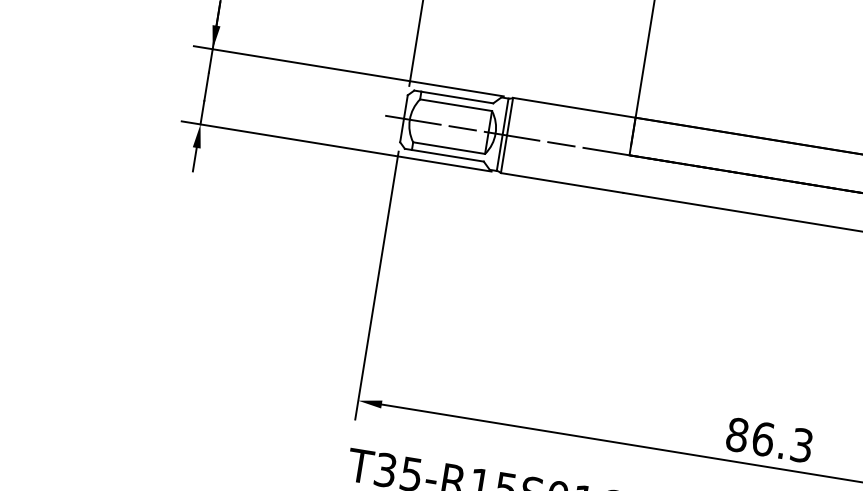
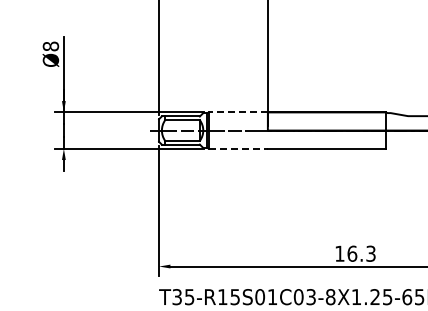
line: (574, 108) -> (238, 112), solid -> dashed
line: (562, 182) -> (238, 148), solid -> dashed
text: (736, 434) -> (339, 253), 86.3 -> 16.3

